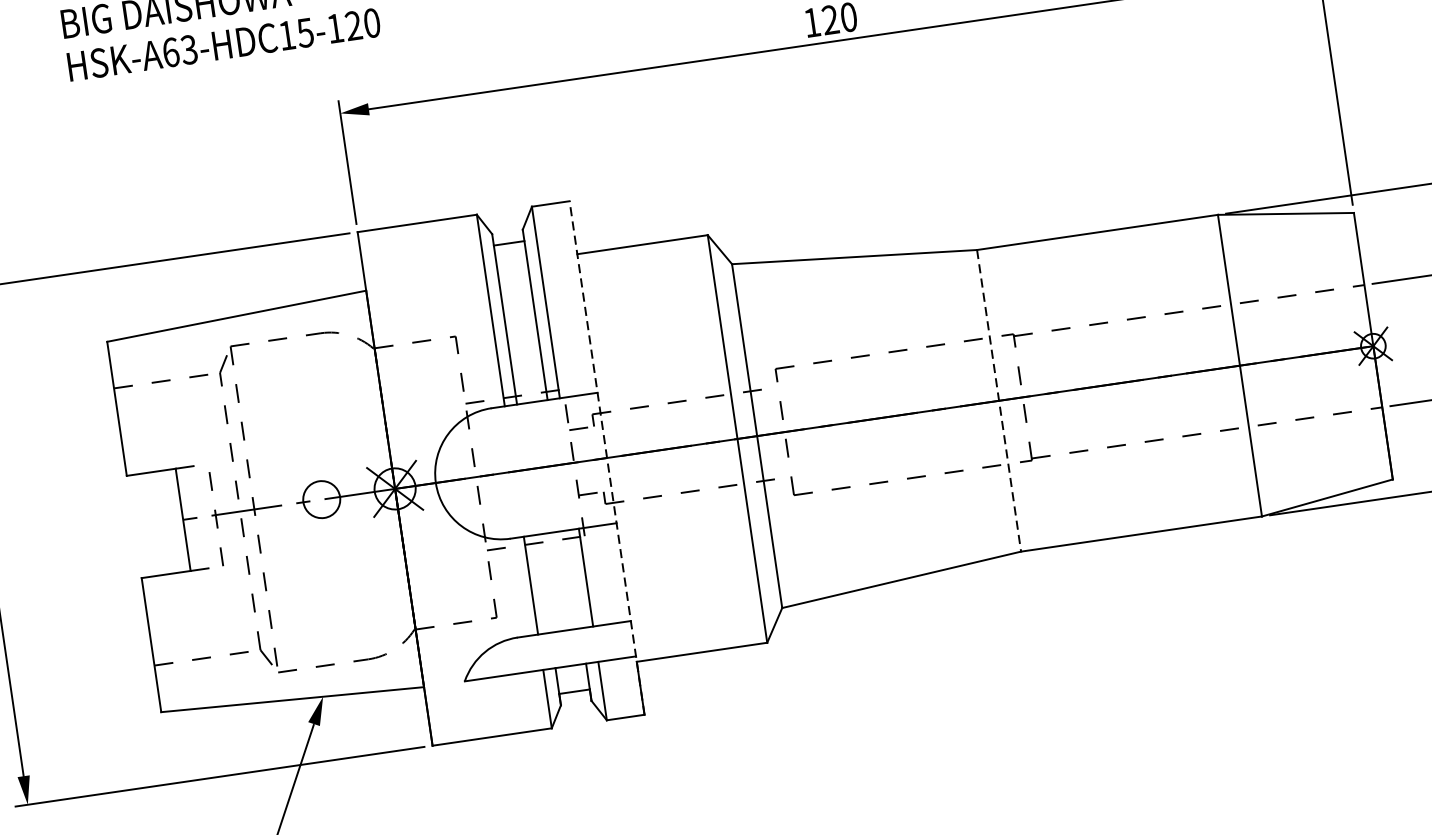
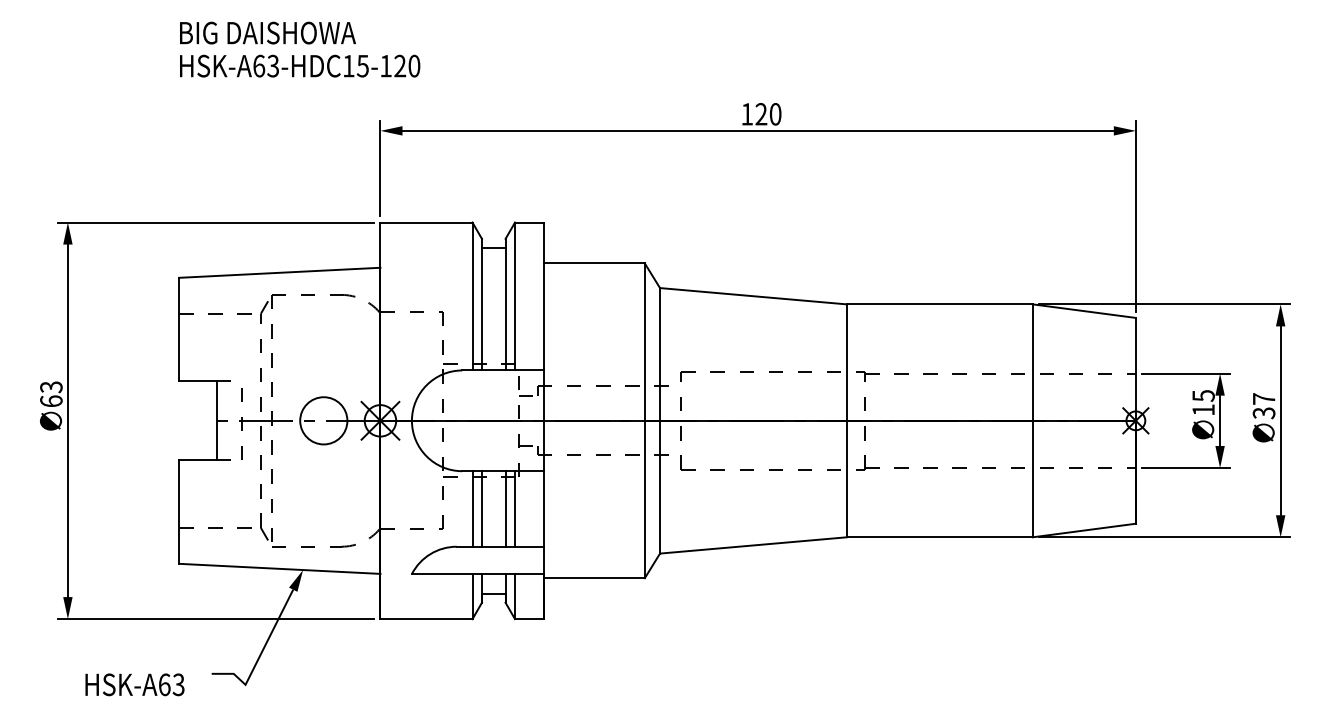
line: (998, 401) -> (846, 421), dashed -> solid
line: (607, 457) -> (544, 420), dashed -> solid
circle: (321, 499) -> (323, 420), size x1.67
line: (573, 578) -> (505, 508), added
line: (542, 583) -> (481, 508), added

